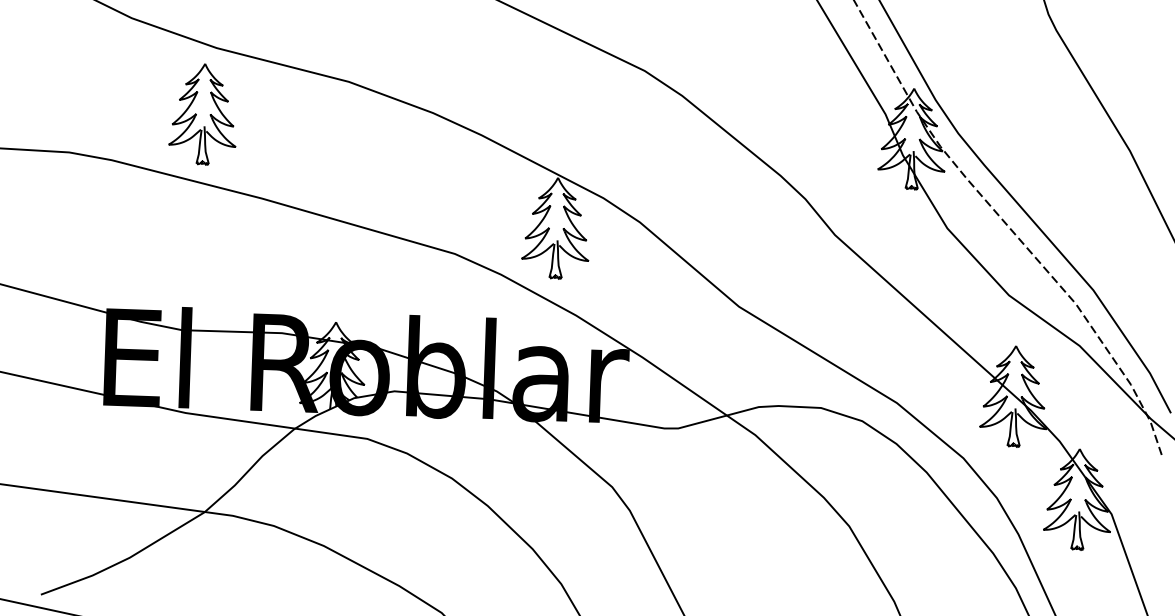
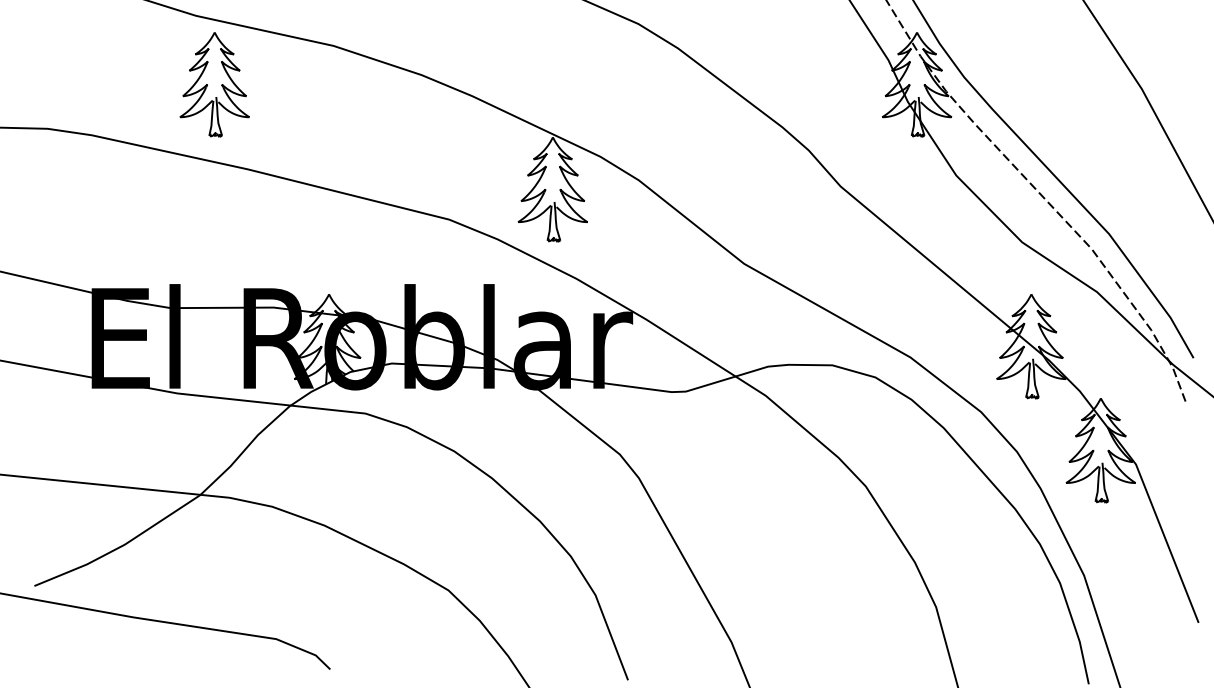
part: (203, 114) -> (214, 84), moved

